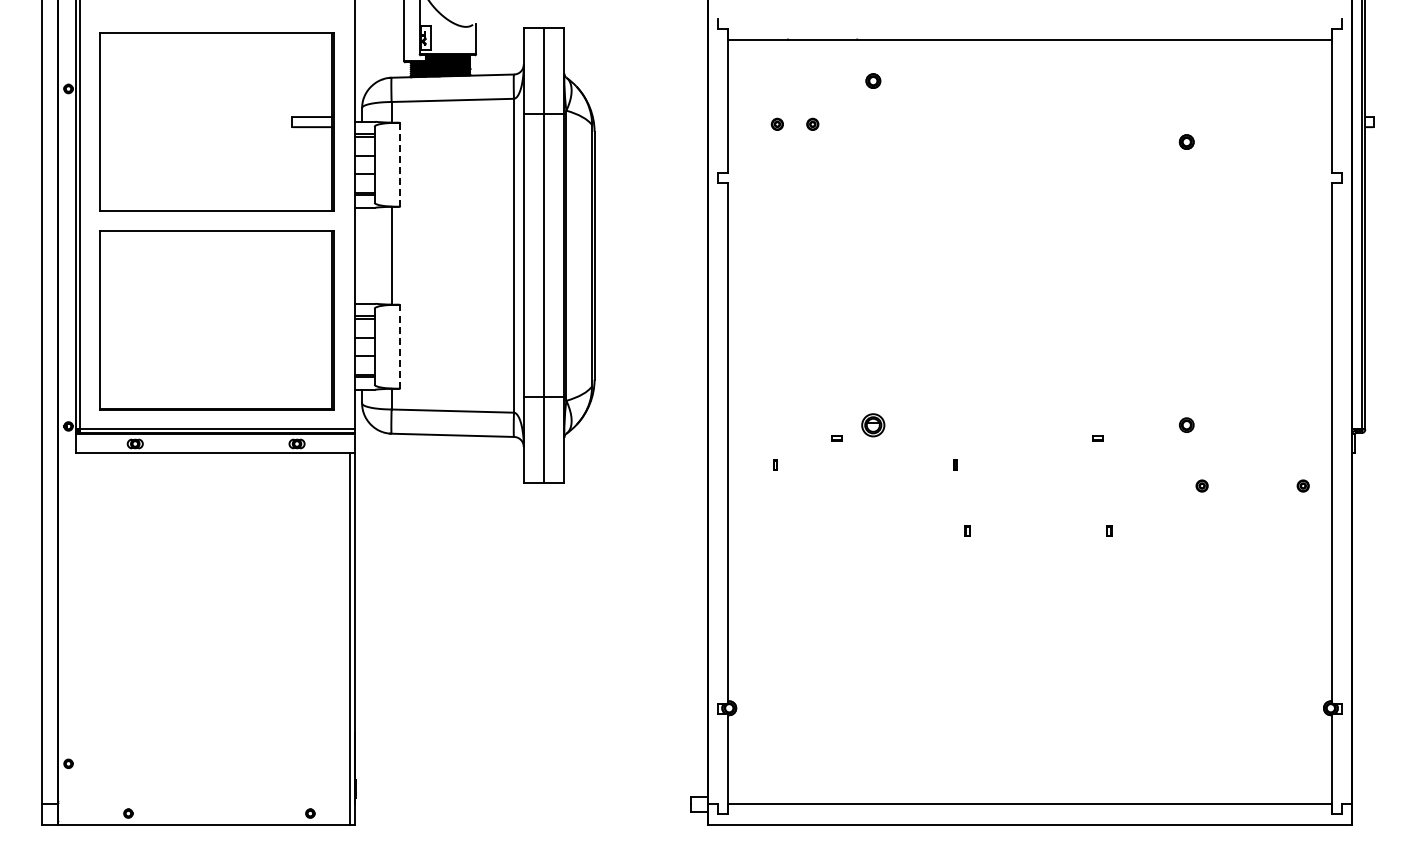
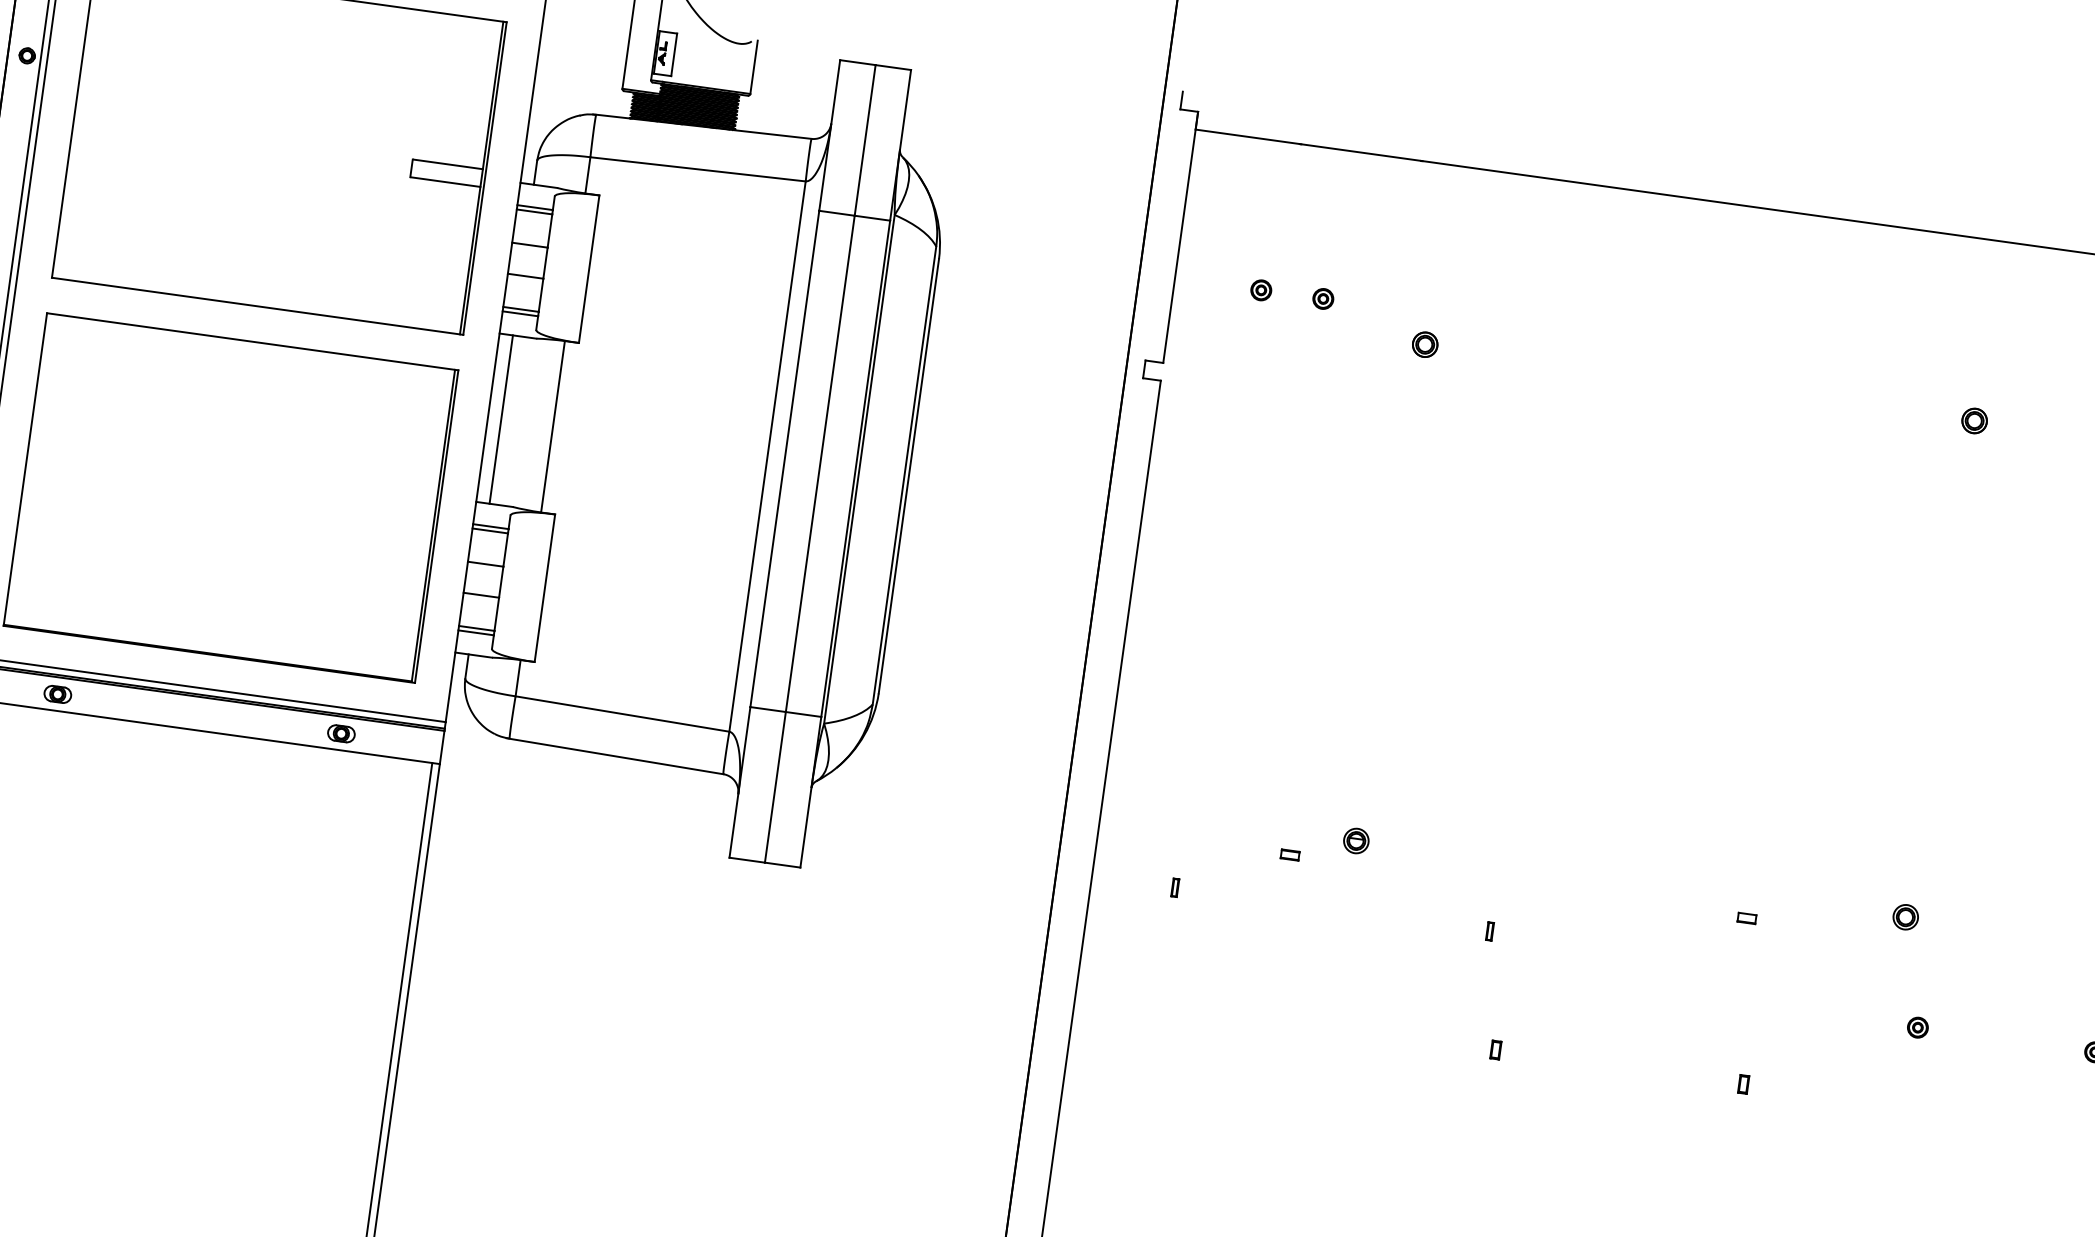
part: (873, 80) -> (1425, 343), moved
line: (399, 164) -> (589, 268), dashed -> solid
line: (362, 255) -> (502, 419), added
line: (399, 346) -> (544, 587), dashed -> solid
part: (873, 424) -> (1356, 839), size x0.62

